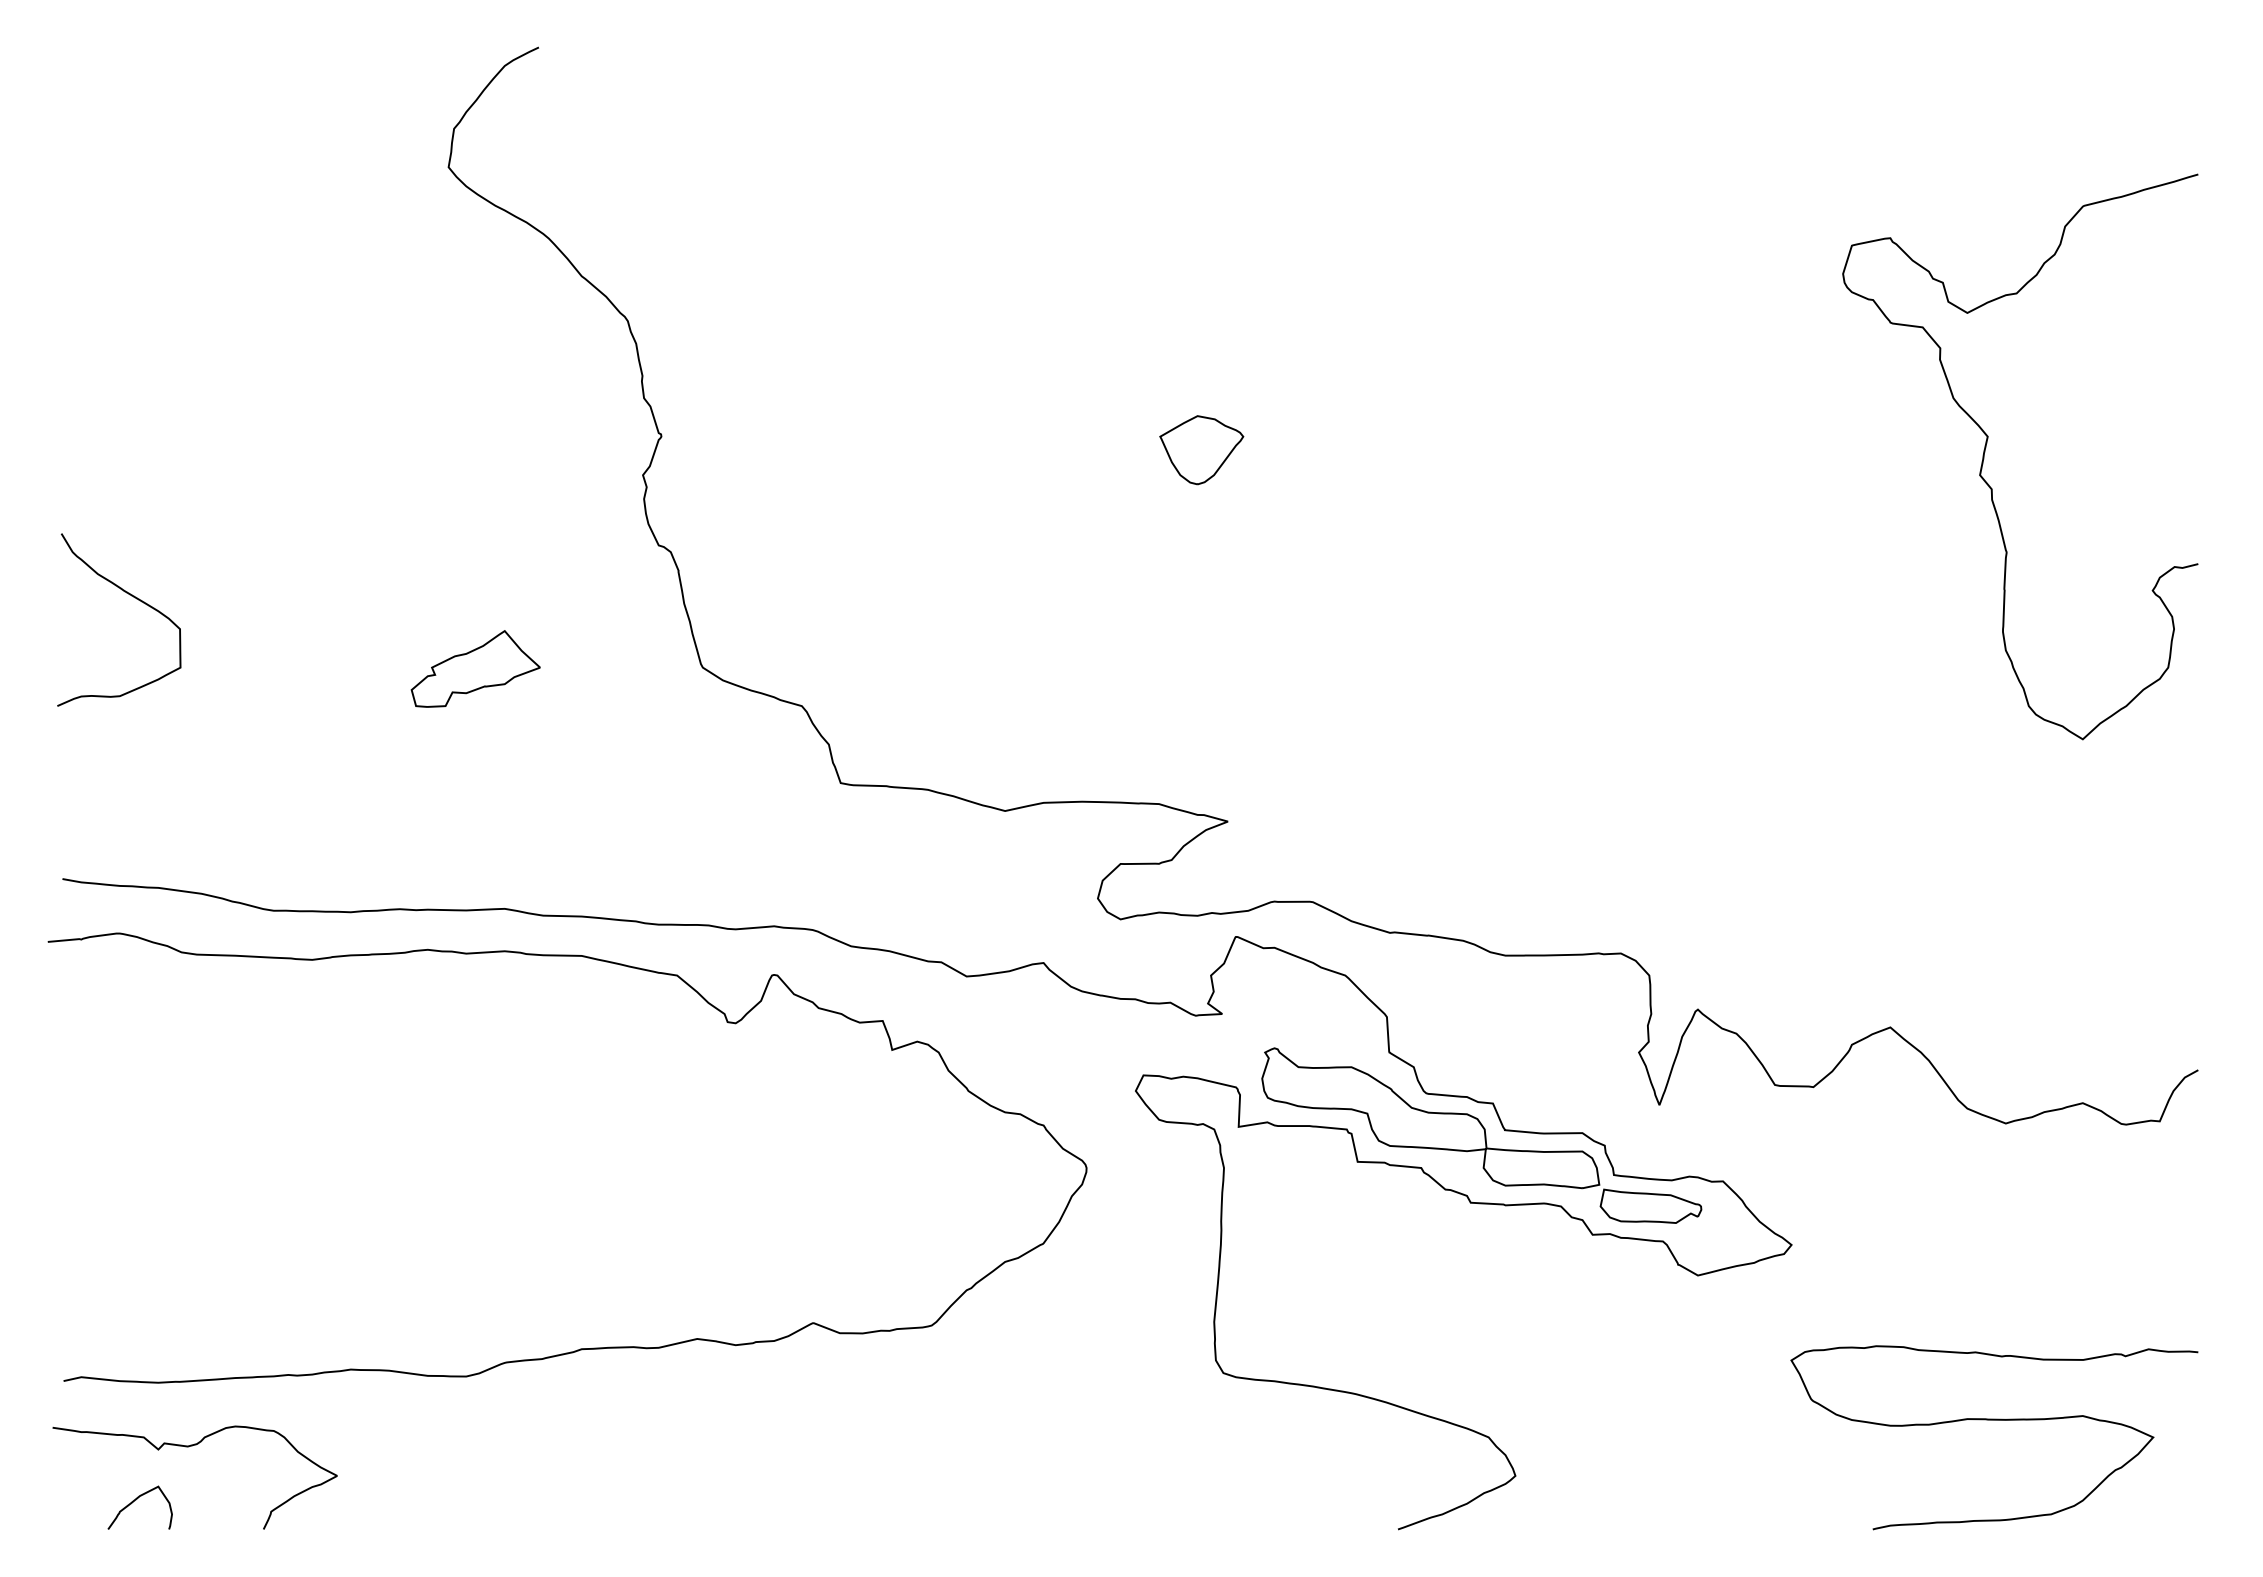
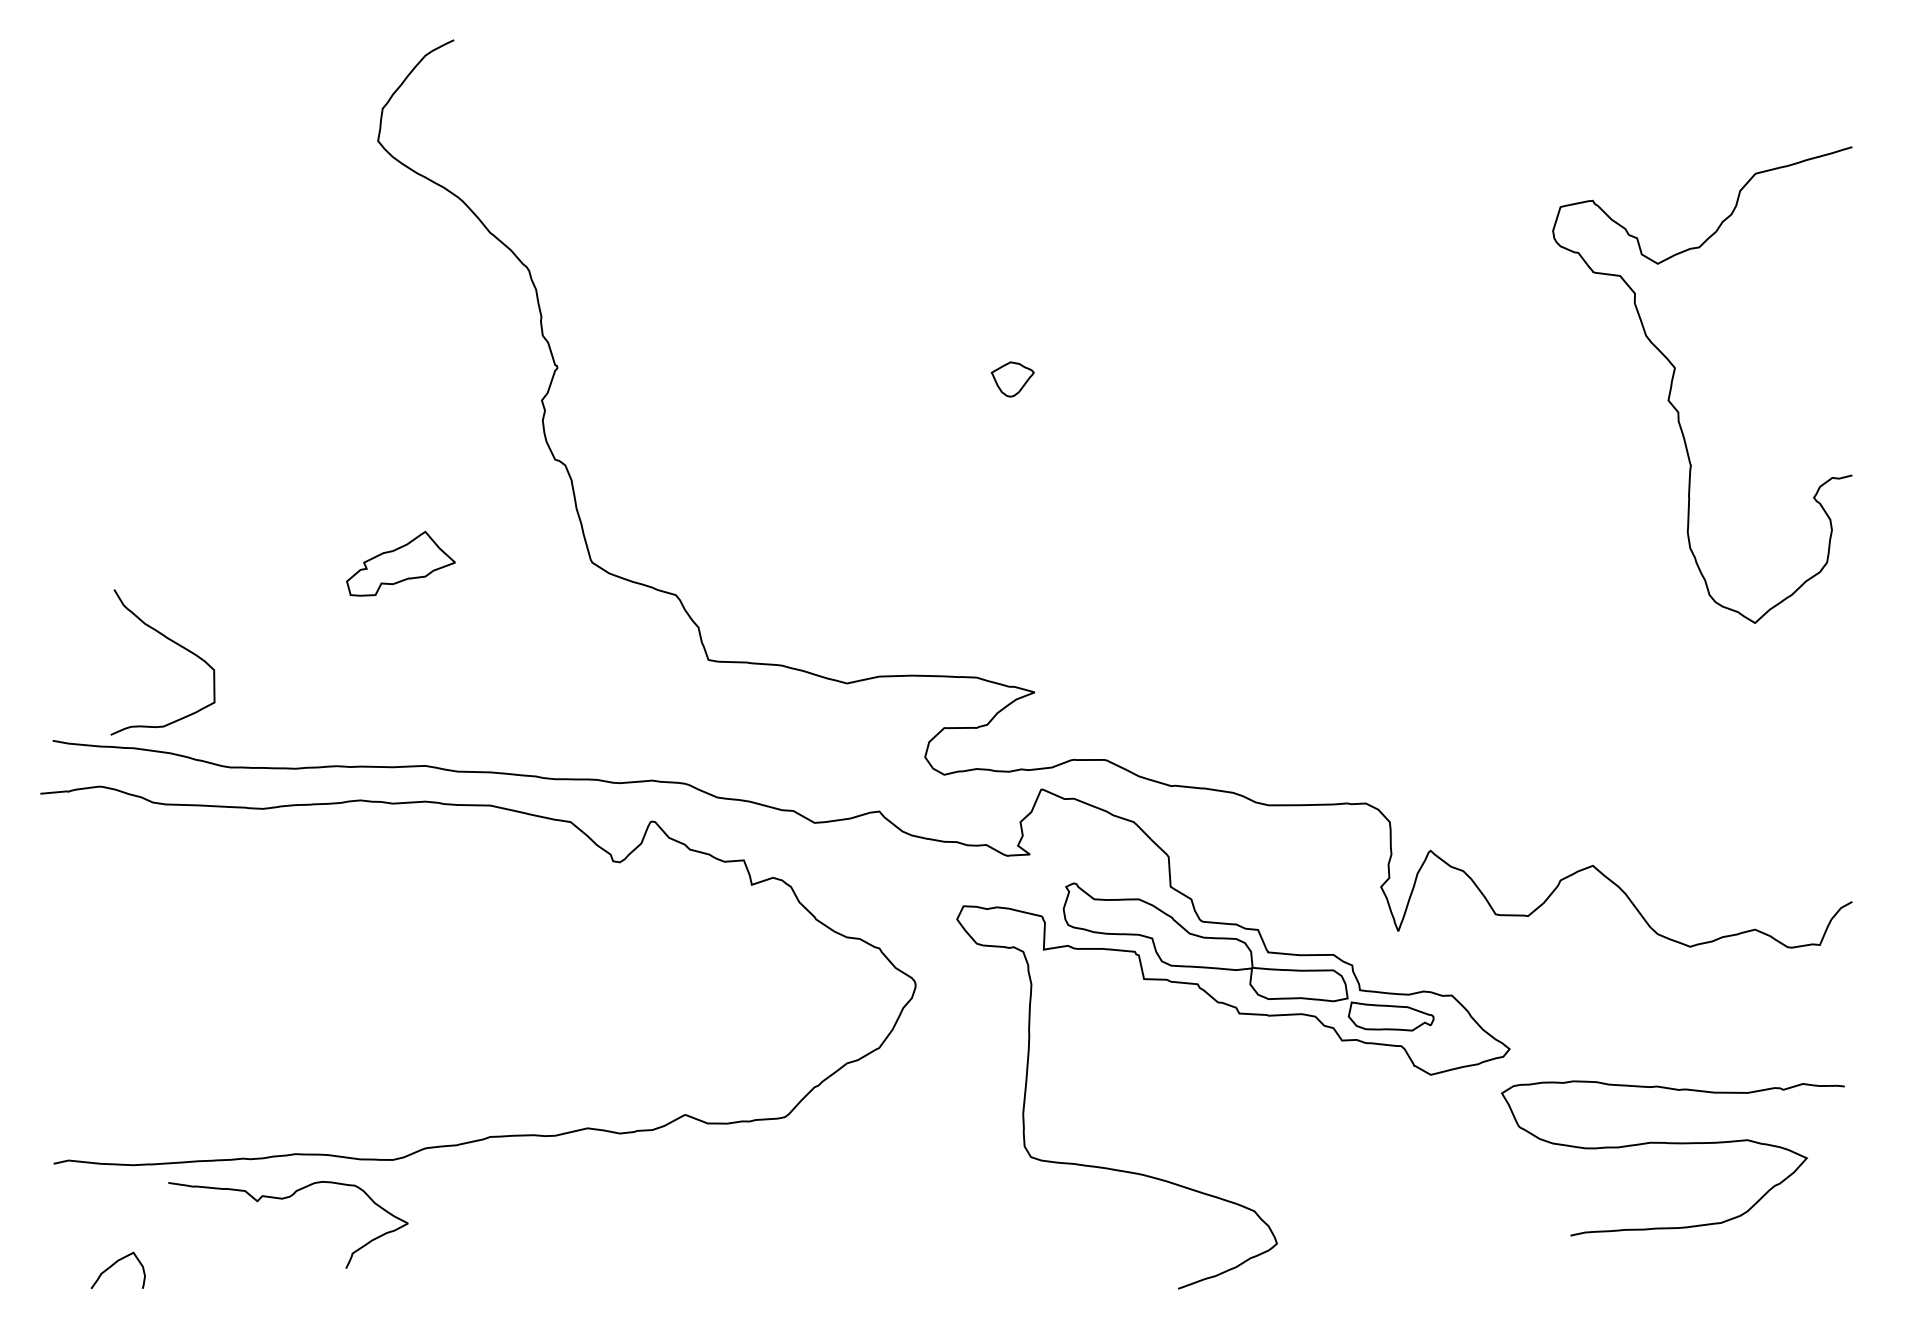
part: (1201, 450) -> (1012, 379), size x0.6
curve: (131, 596) -> (173, 642), moved
curve: (1994, 1420) -> (1673, 1143), moved
curve: (188, 1447) -> (282, 1199), moved

